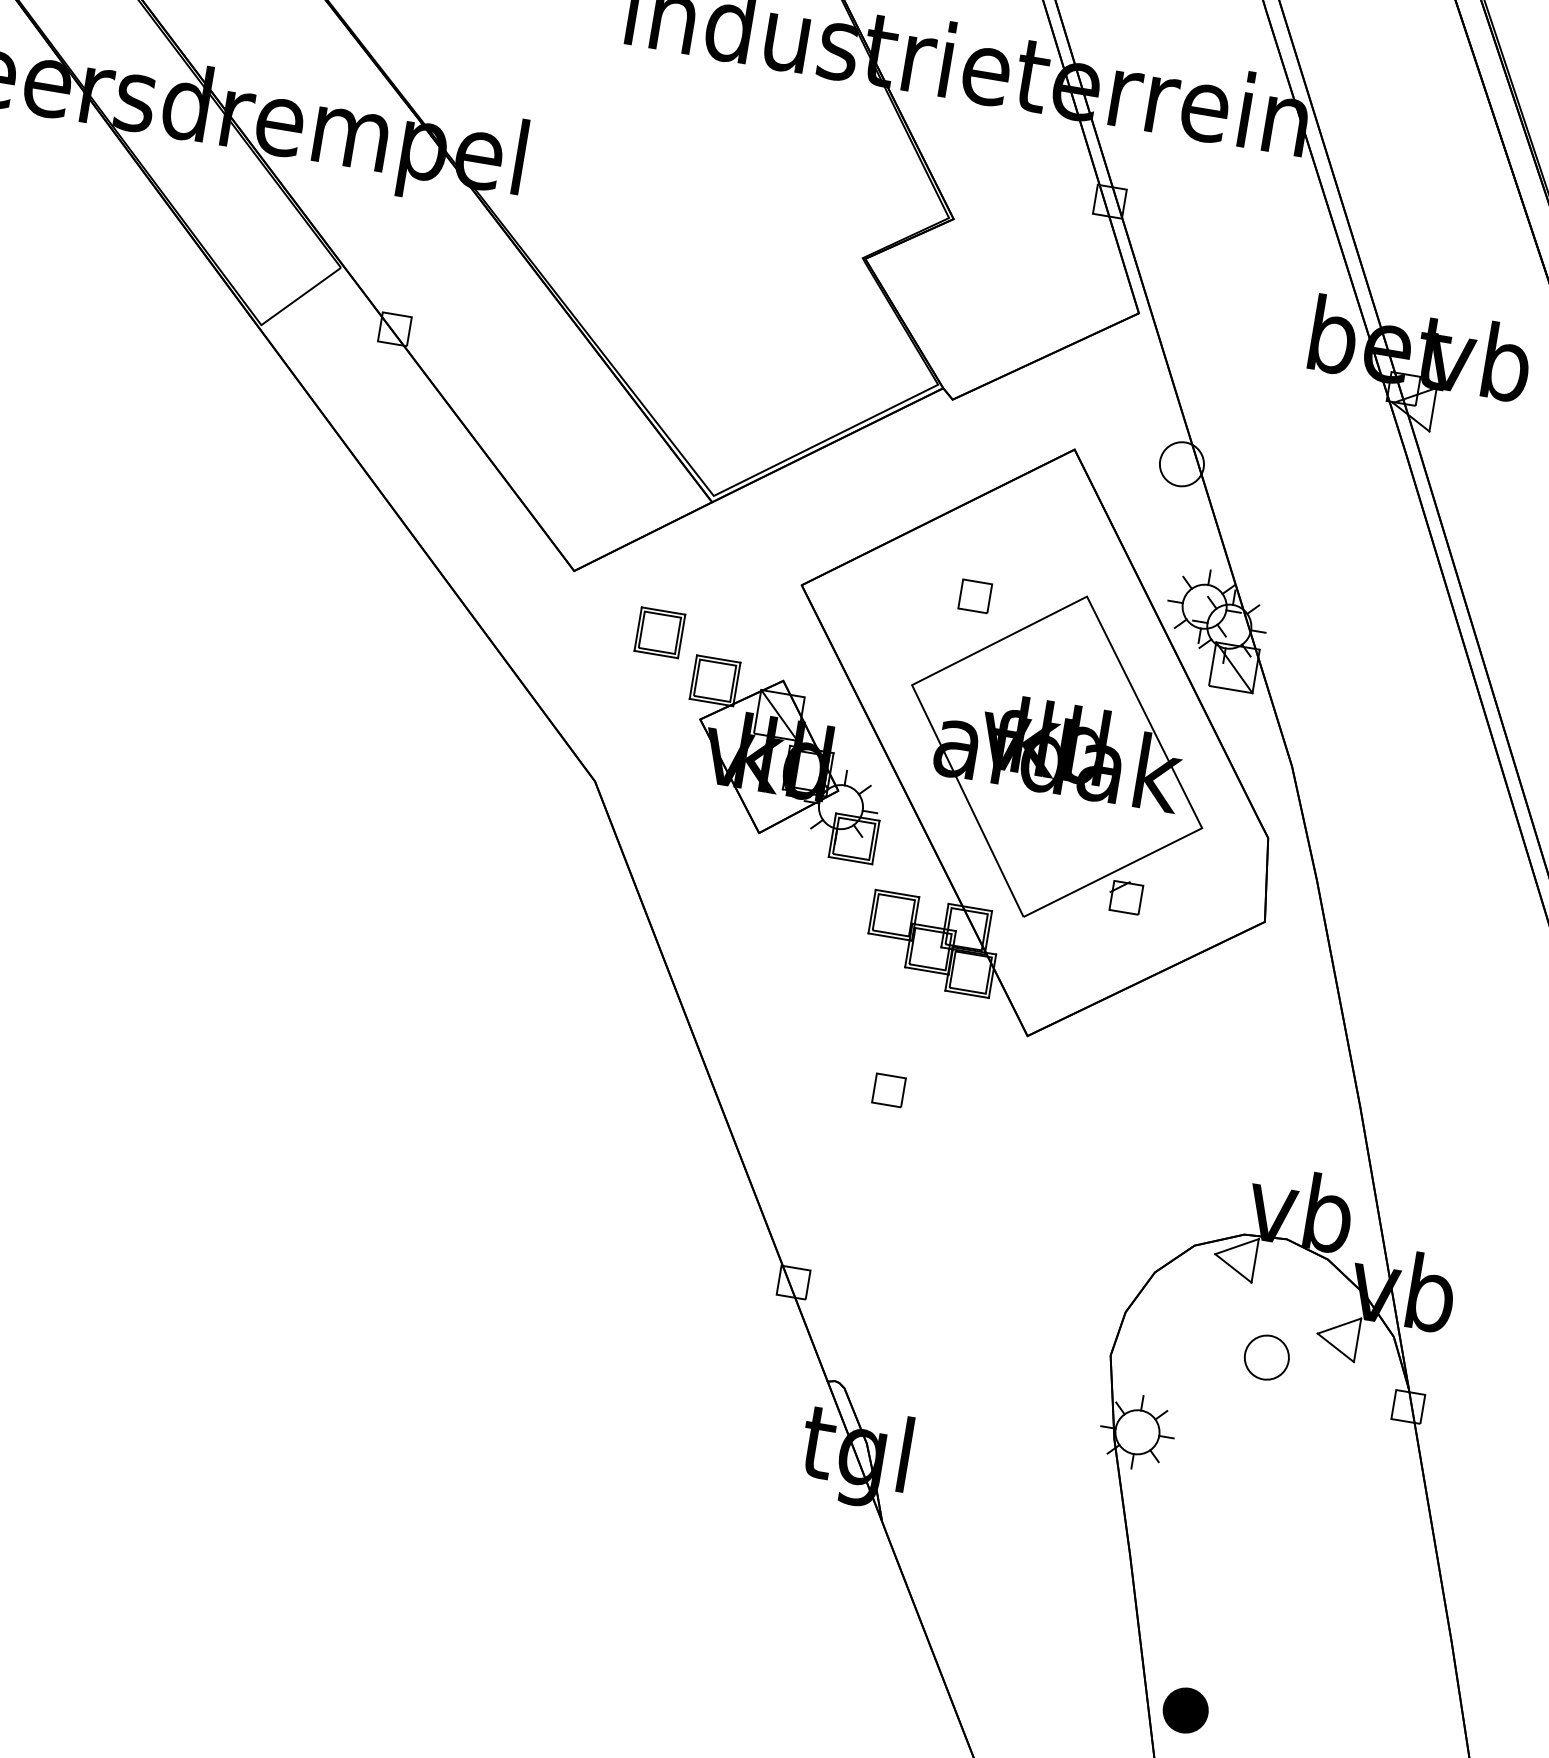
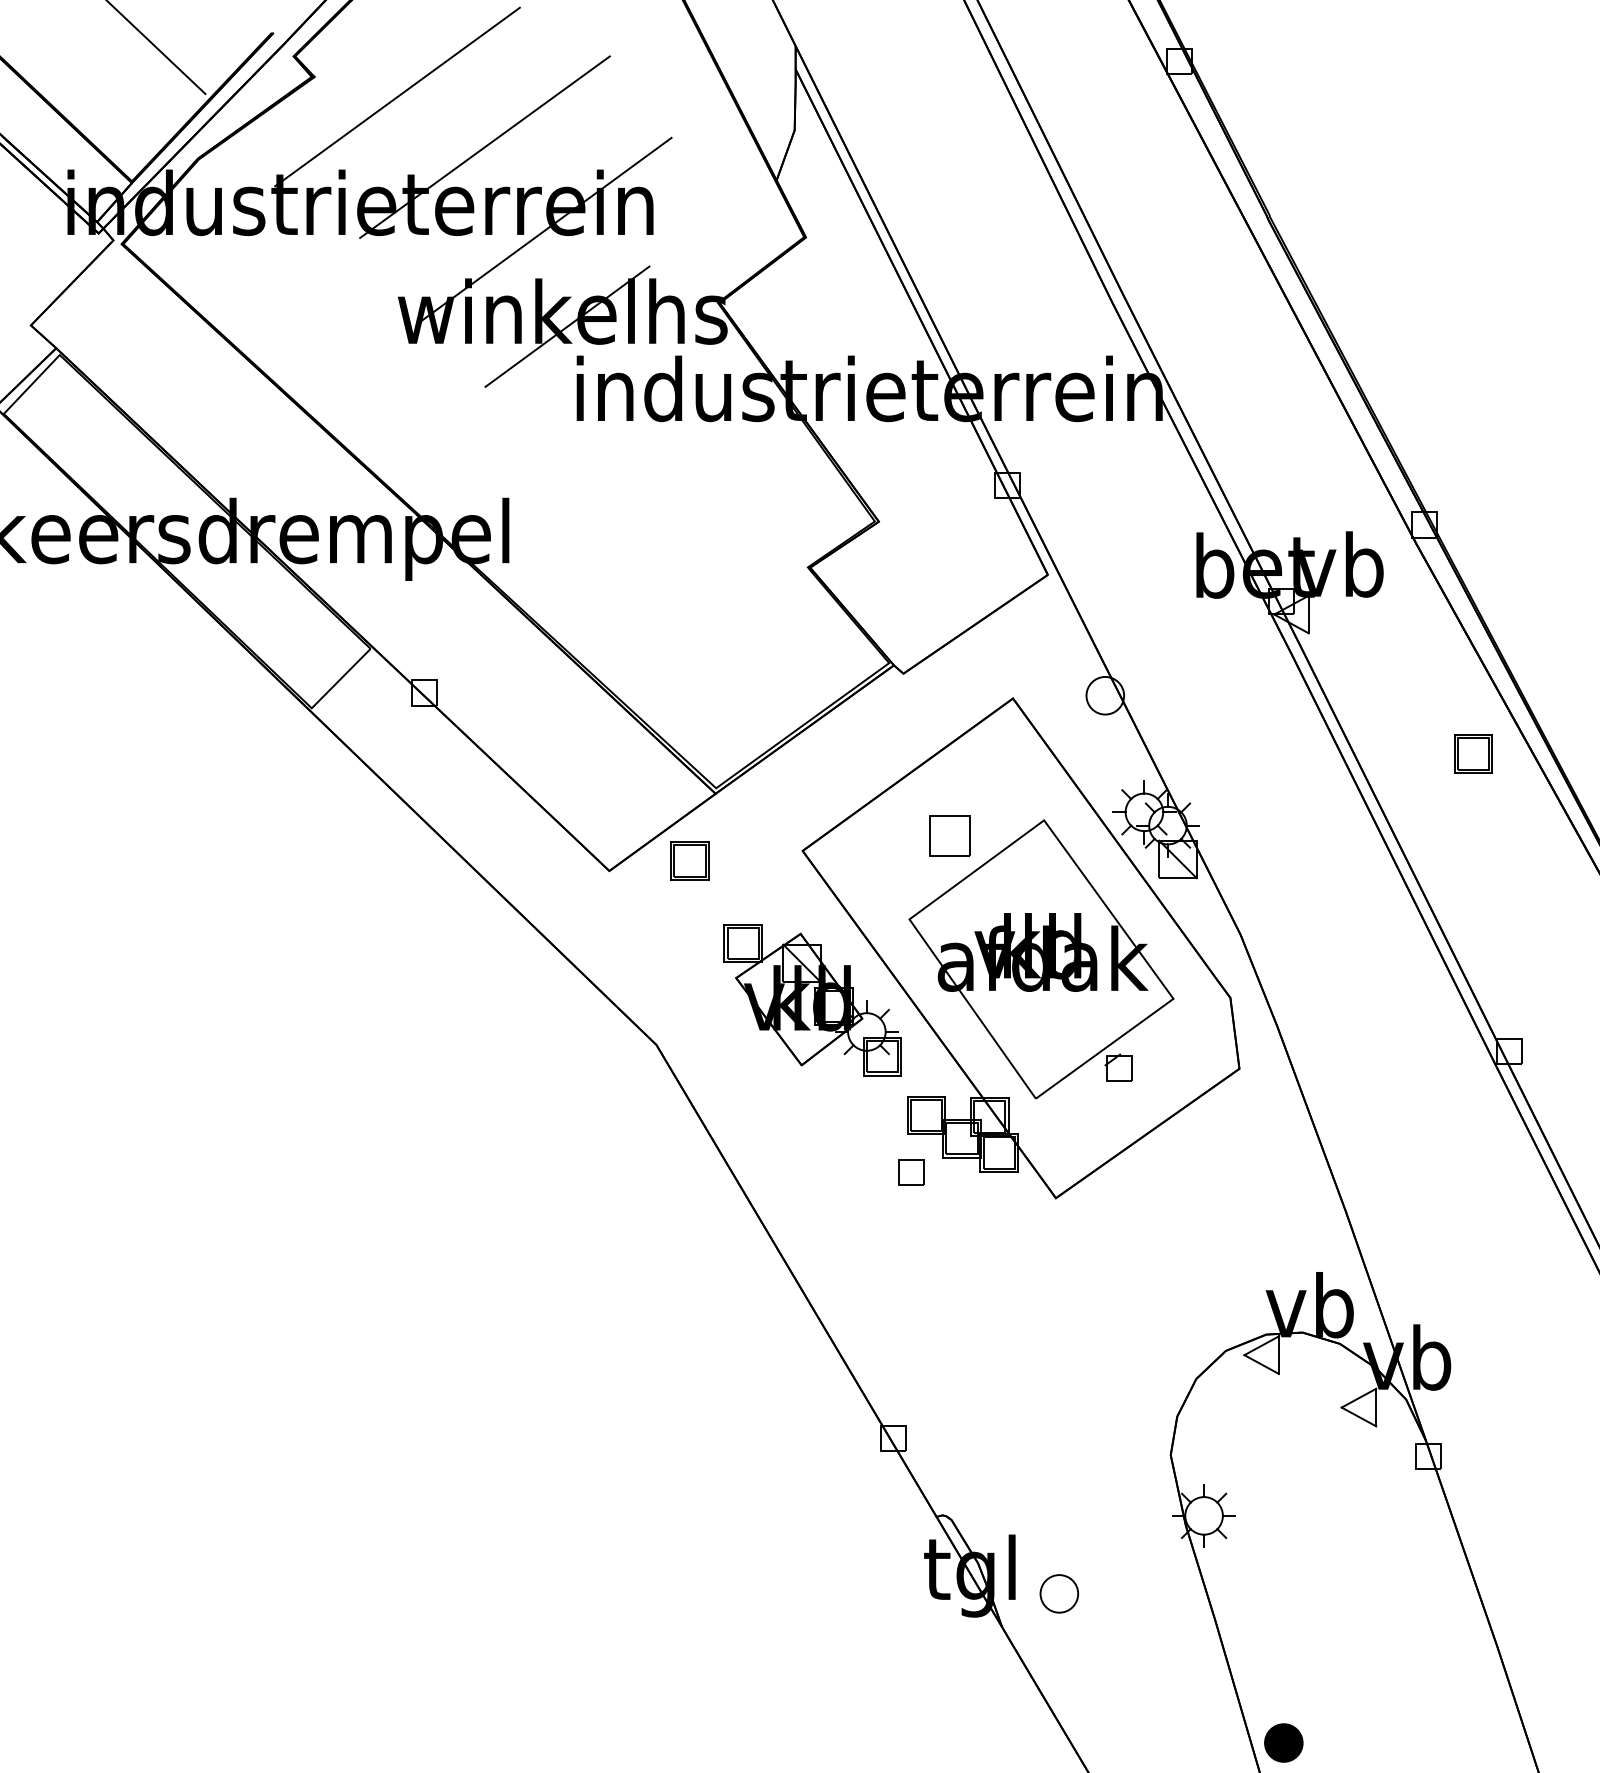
part: (975, 596) -> (950, 835), size x1.6
part: (659, 632) -> (689, 860), moved
part: (889, 1090) -> (911, 1172), moved
part: (1267, 1357) -> (1059, 1593), moved

